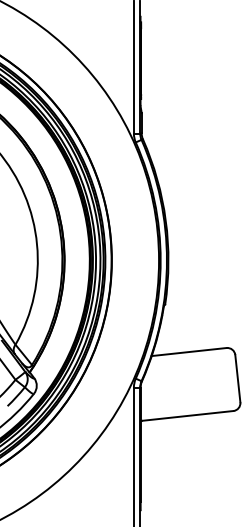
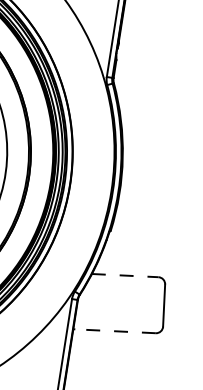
line: (189, 352) -> (125, 276), solid -> dashed
line: (188, 415) -> (115, 330), solid -> dashed

